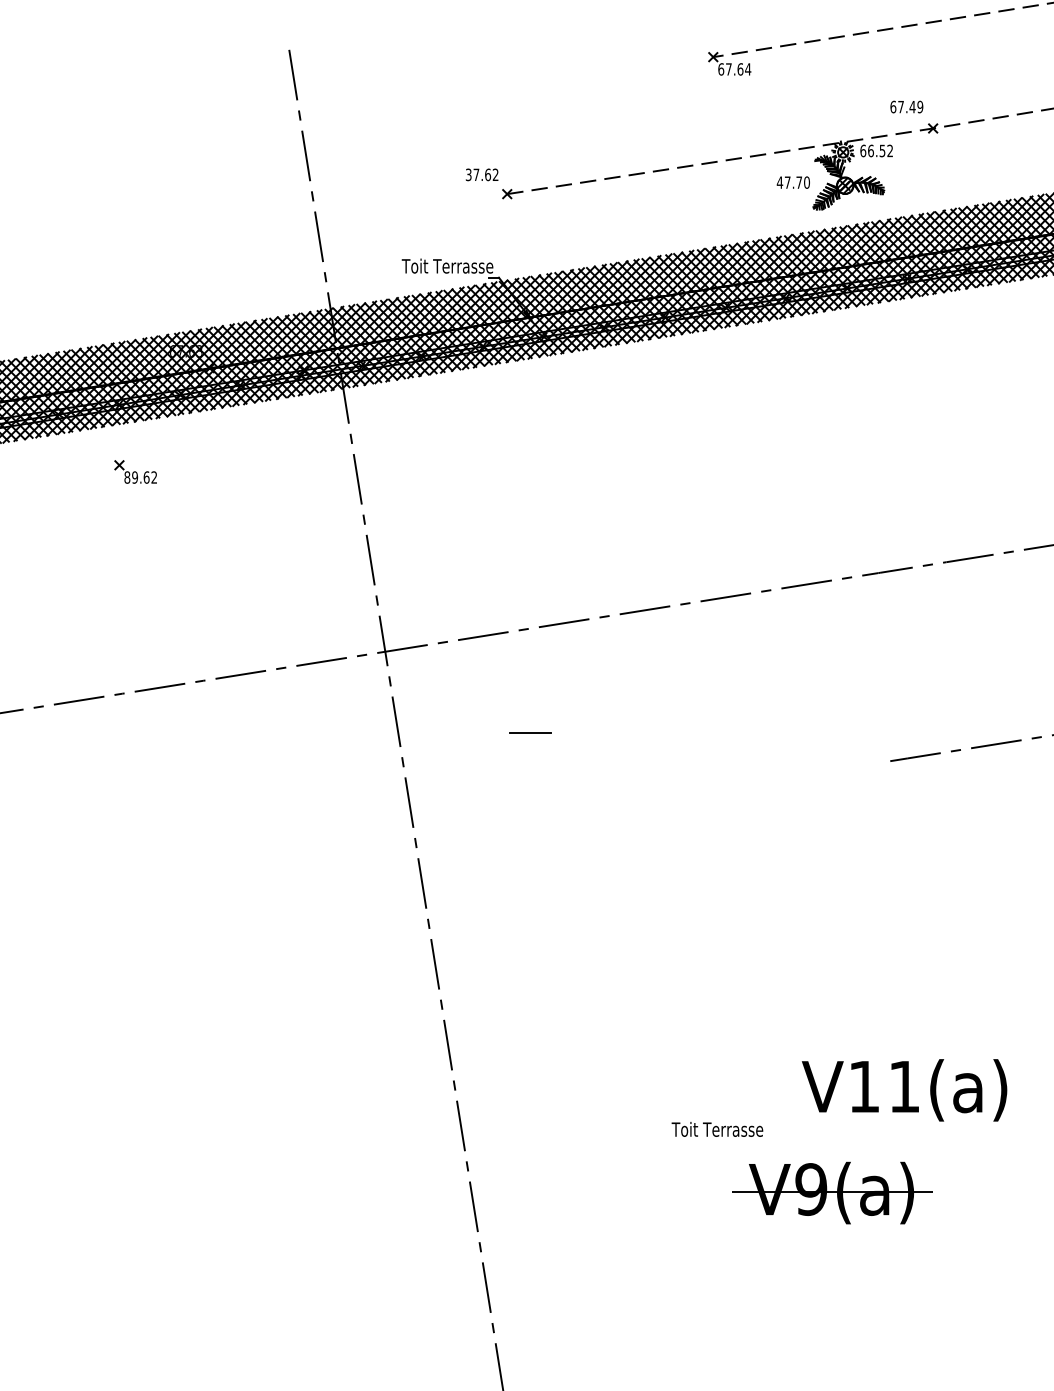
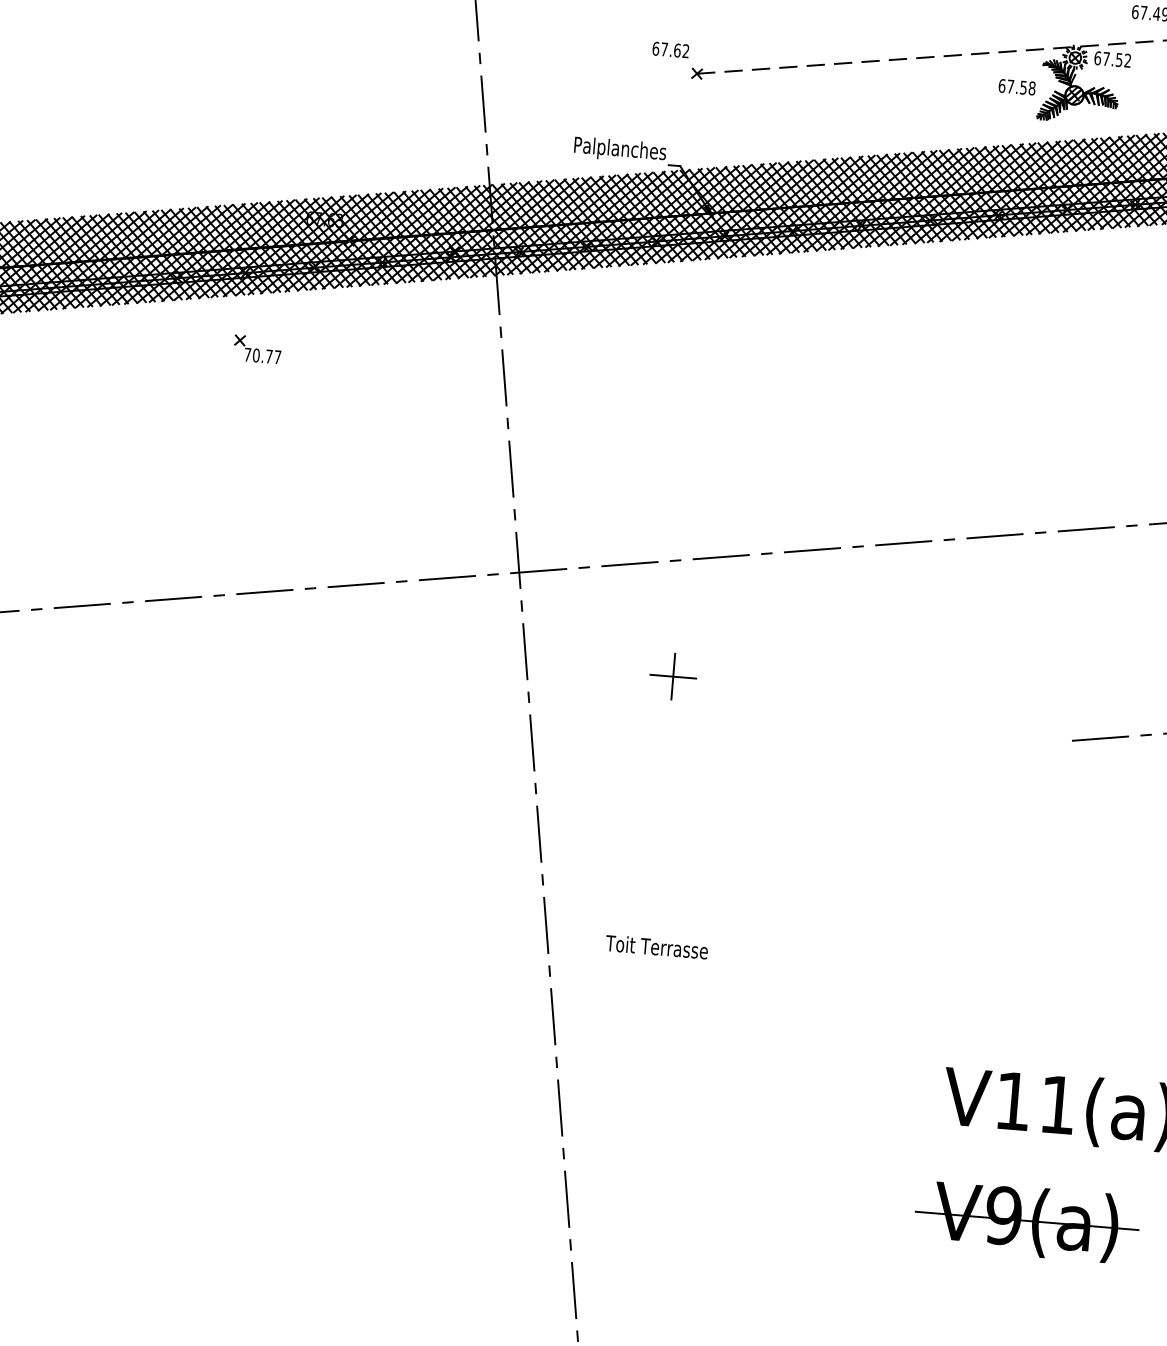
text: (870, 150) -> (1105, 58), 66.52 -> 67.52
text: (468, 174) -> (655, 48), 37.62 -> 67.62
text: (792, 182) -> (1016, 86), 47.70 -> 67.58
text: (447, 267) -> (623, 150), Toit Terrasse -> Palplanches
text: (140, 477) -> (262, 355), 89.62 -> 70.77
line: (530, 732) -> (673, 675), added
text: (717, 1129) -> (656, 947), moved
part: (832, 1192) -> (1027, 1221), moved

